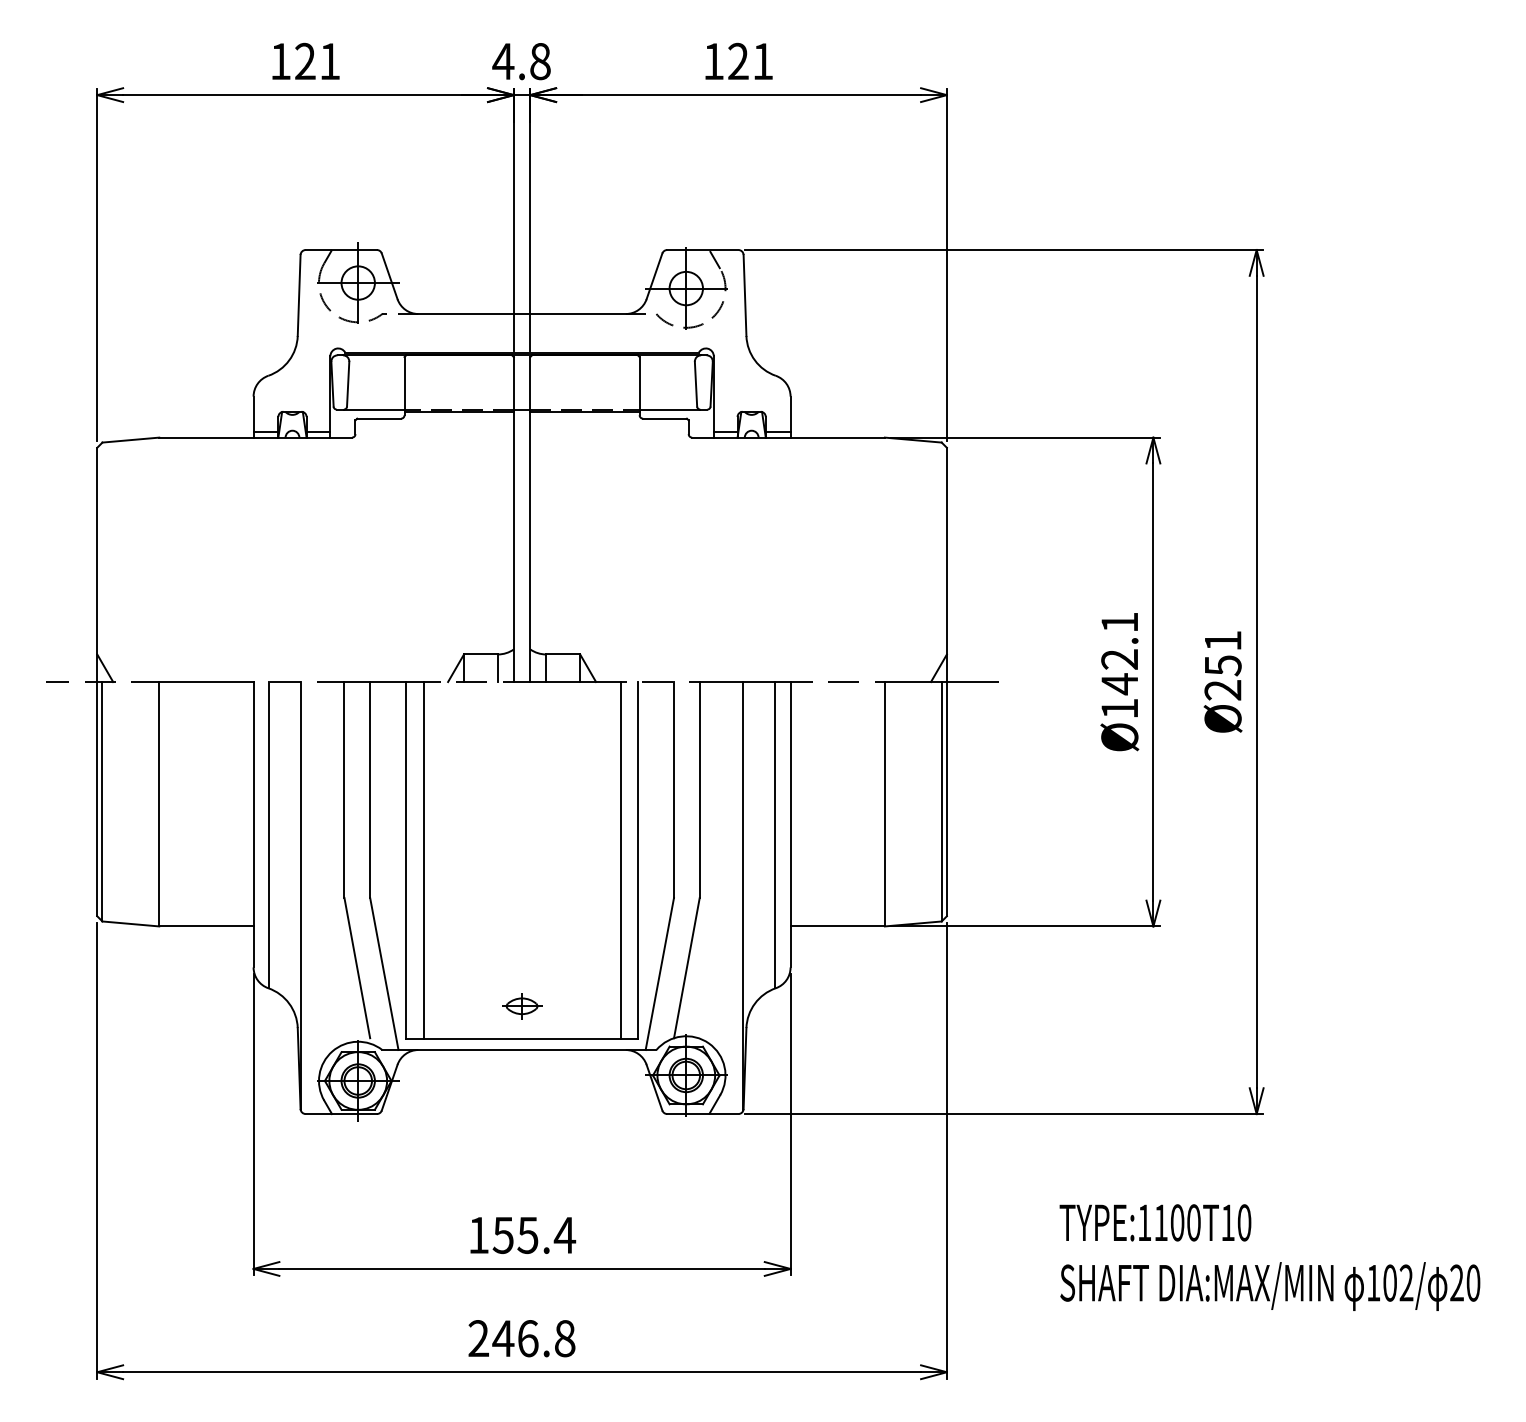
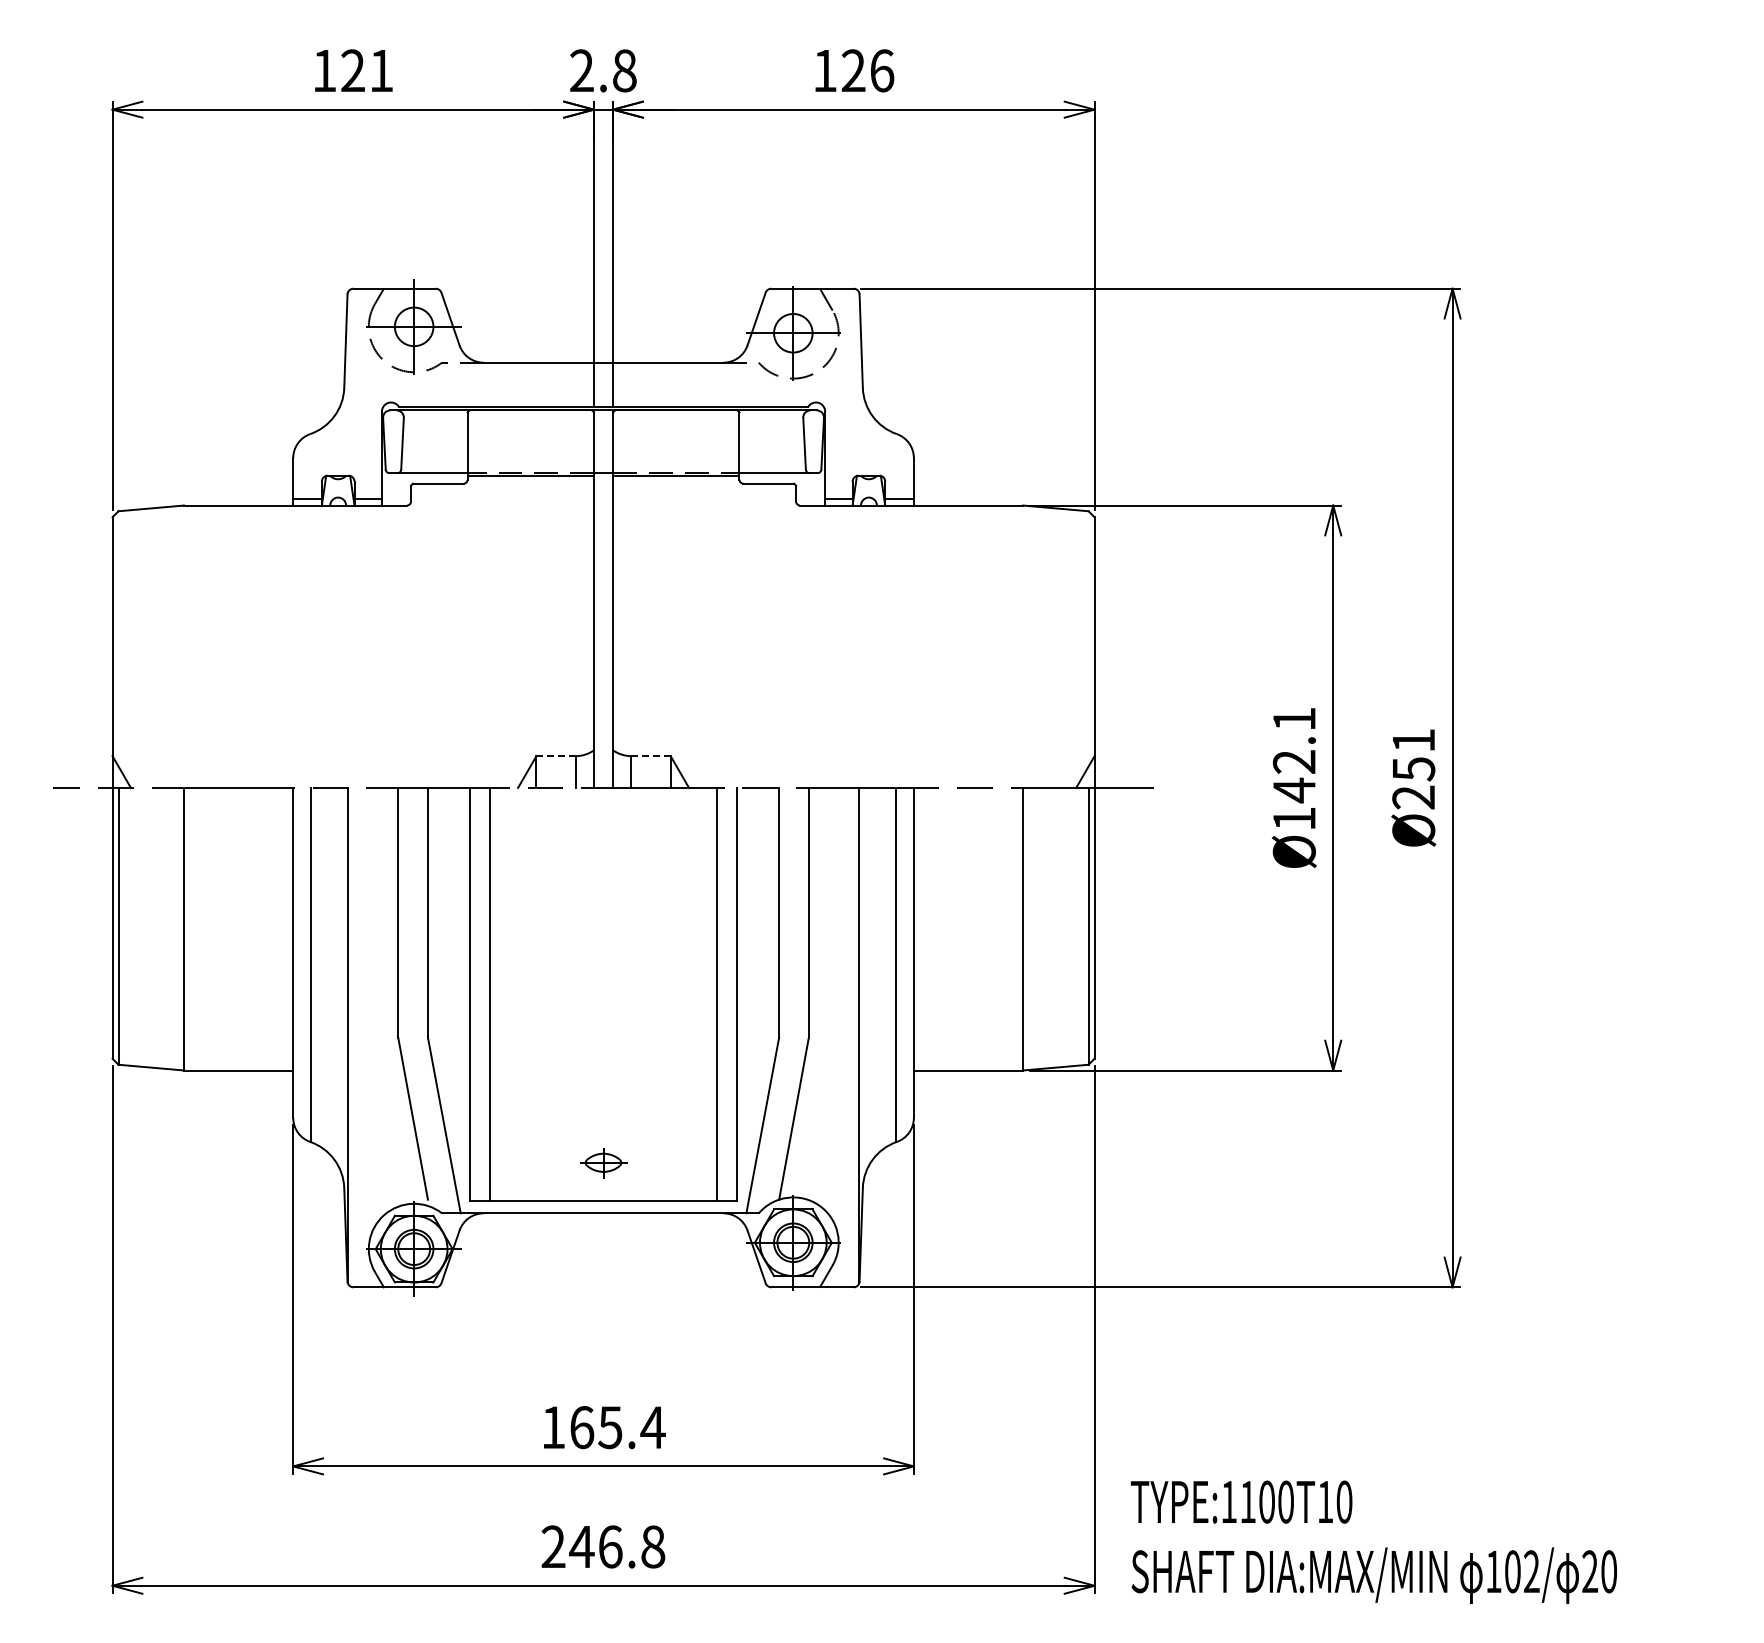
text: (503, 61) -> (581, 70), 4.8 -> 2.8
text: (763, 61) -> (882, 70), 121 -> 126
line: (481, 654) -> (556, 756), solid -> dashed
line: (563, 654) -> (651, 756), solid -> dashed
text: (503, 1235) -> (581, 1427), 155.4 -> 165.4
text: (1269, 1256) -> (1373, 1541), moved

